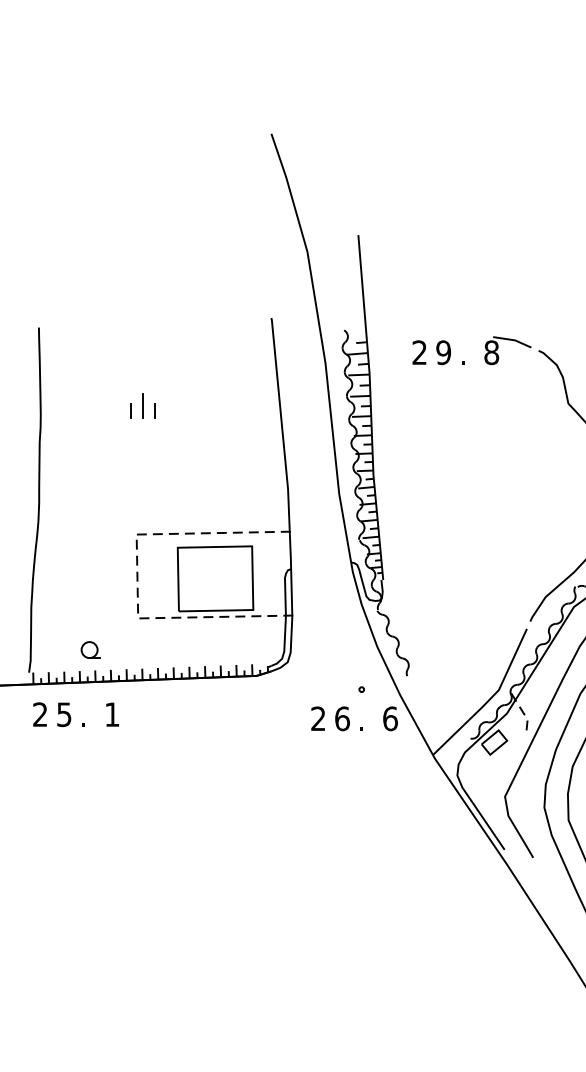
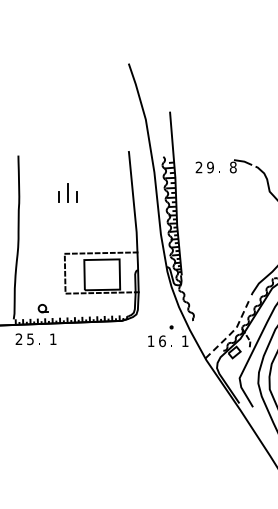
part: (142, 405) -> (67, 192), size x1.6
line: (490, 698) -> (232, 331), solid -> dashed
text: (317, 717) -> (150, 340), 2 -> 1
text: (388, 719) -> (184, 341), 6 -> 1

